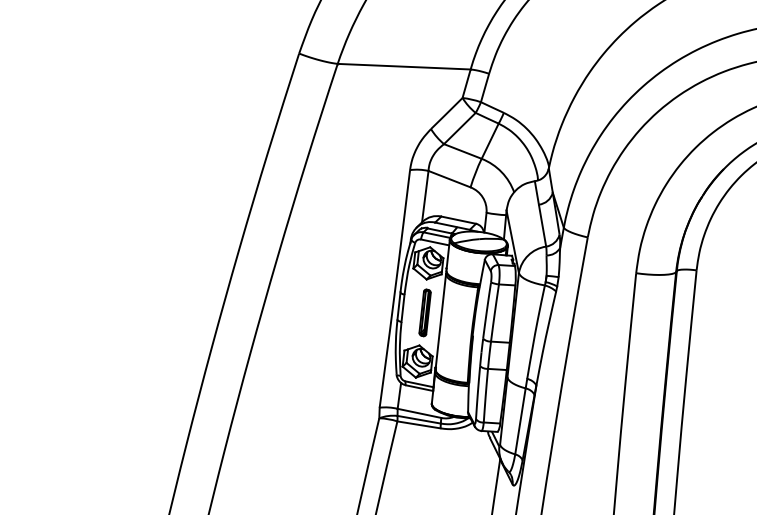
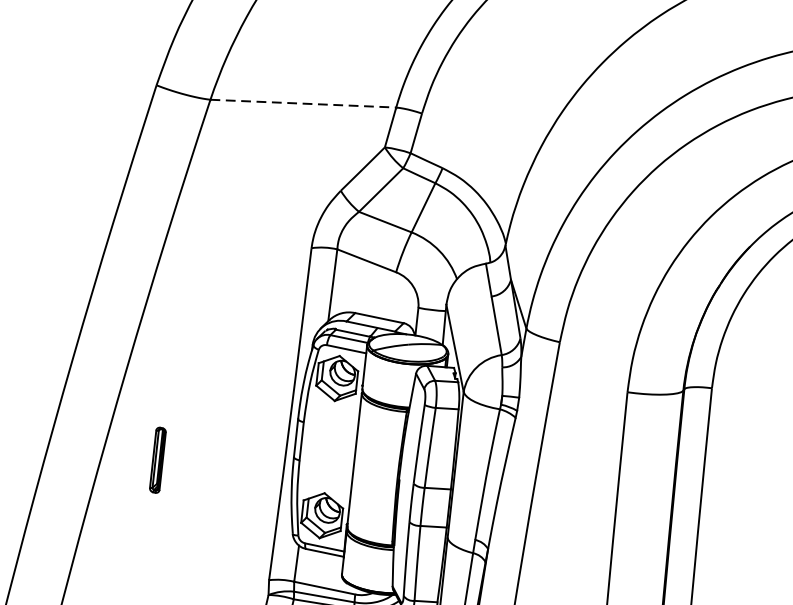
line: (404, 66) -> (303, 103), solid -> dashed
part: (424, 312) -> (157, 459), moved

